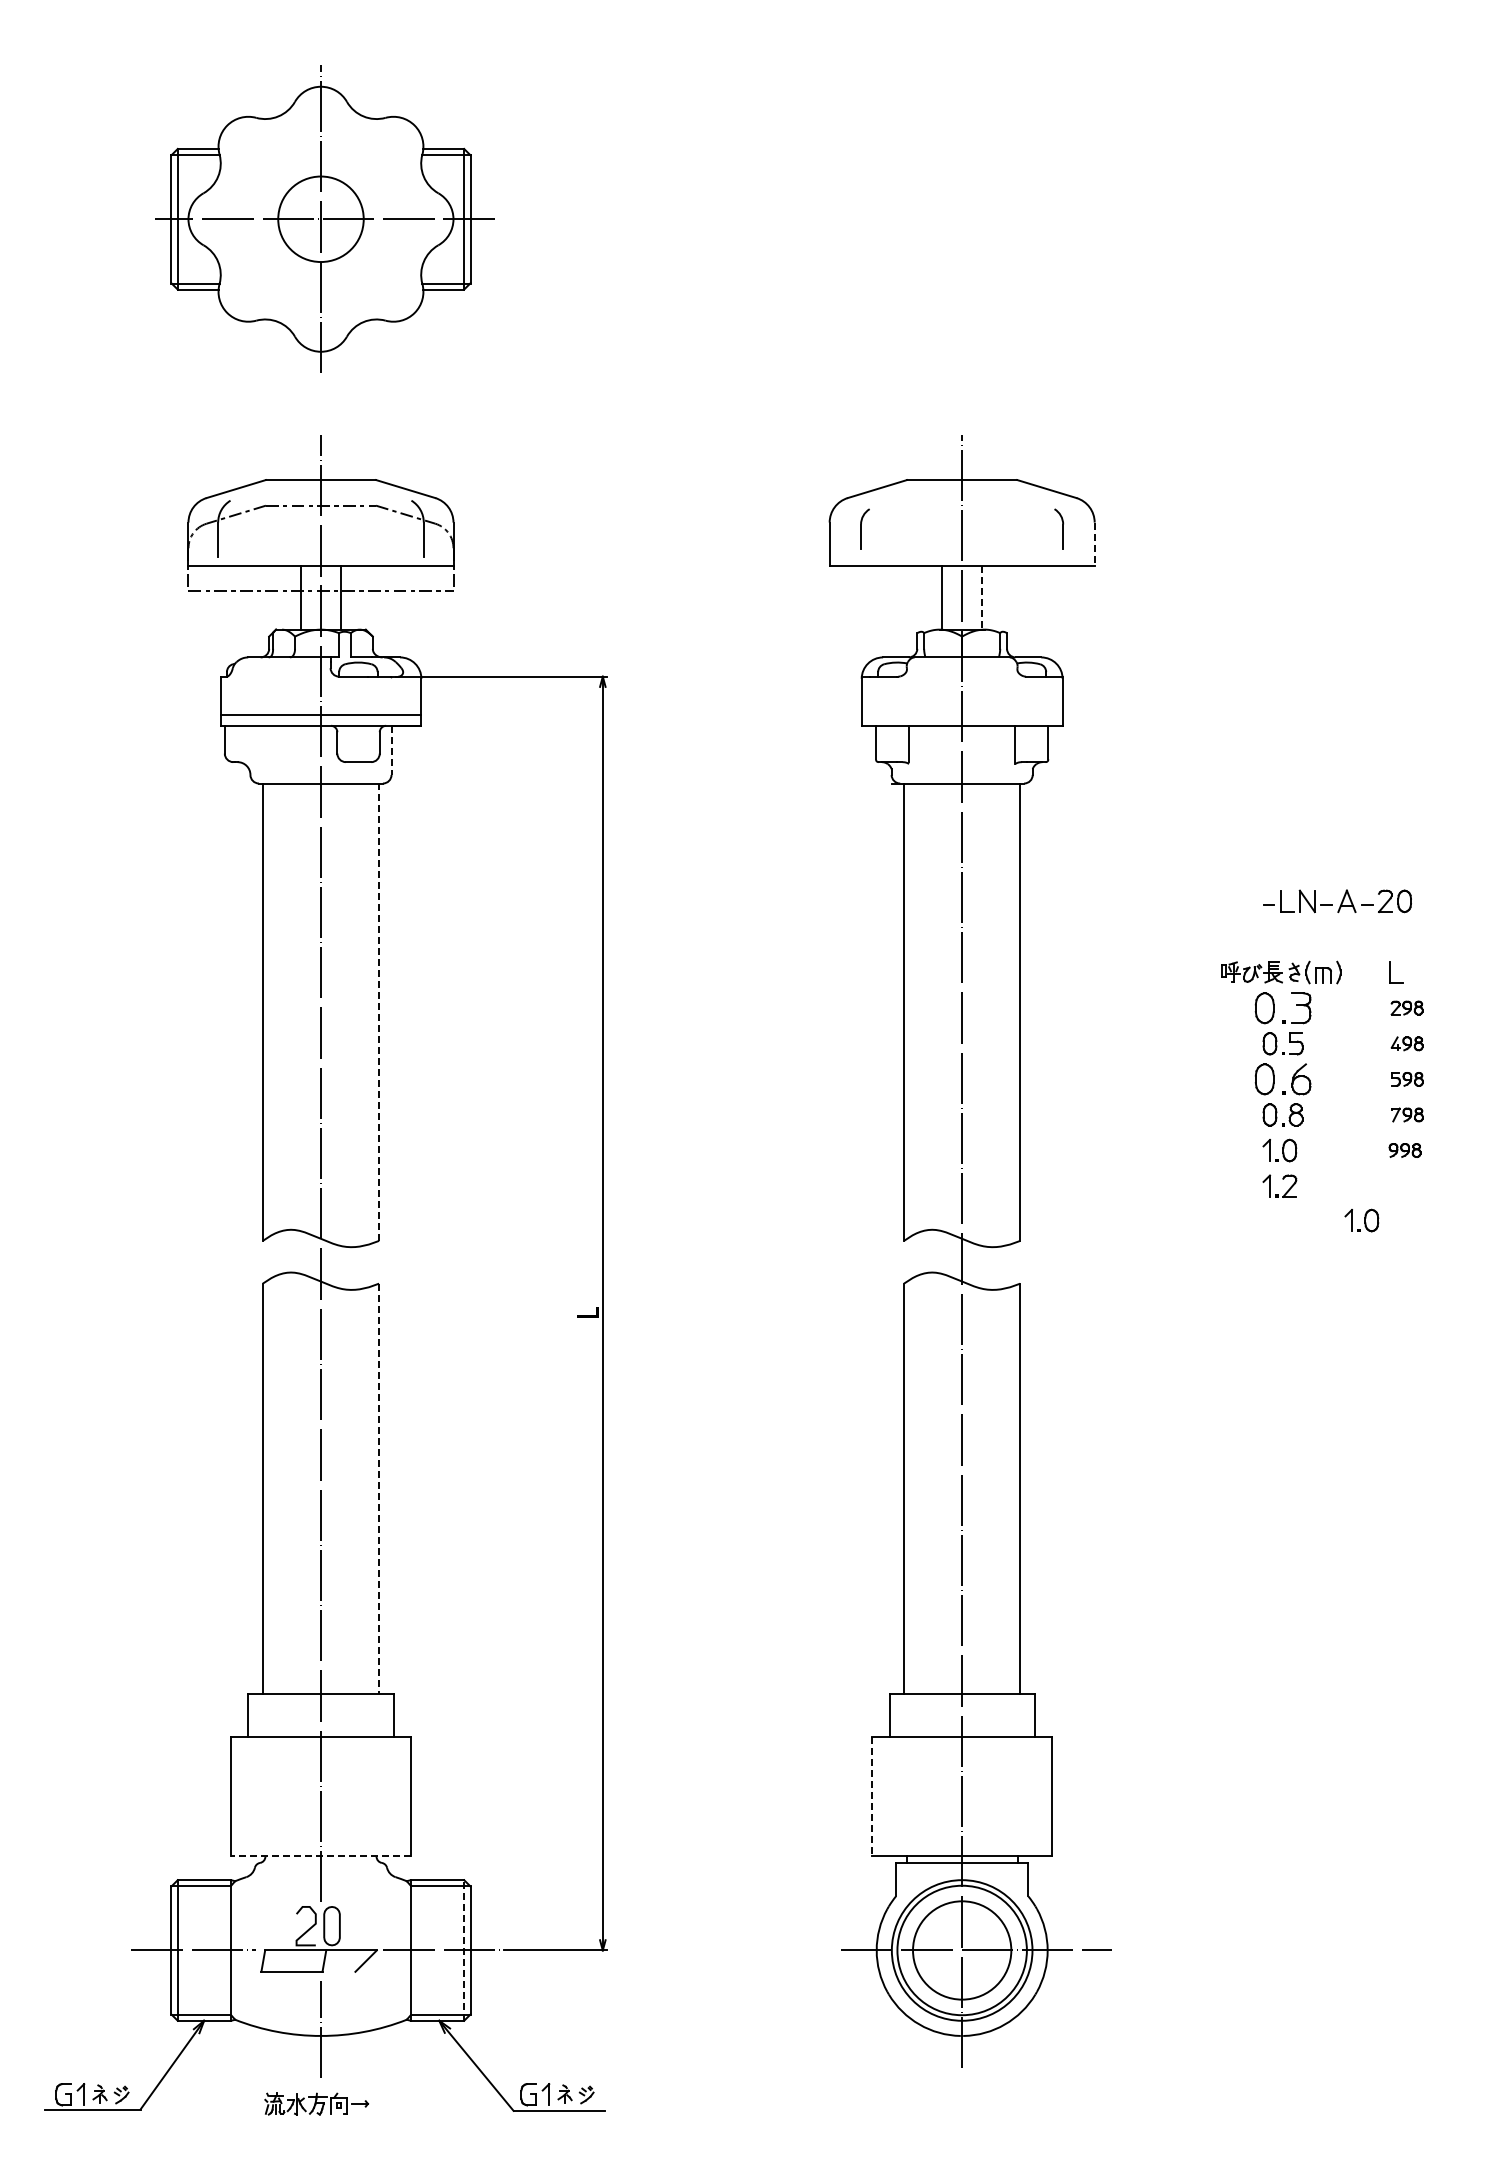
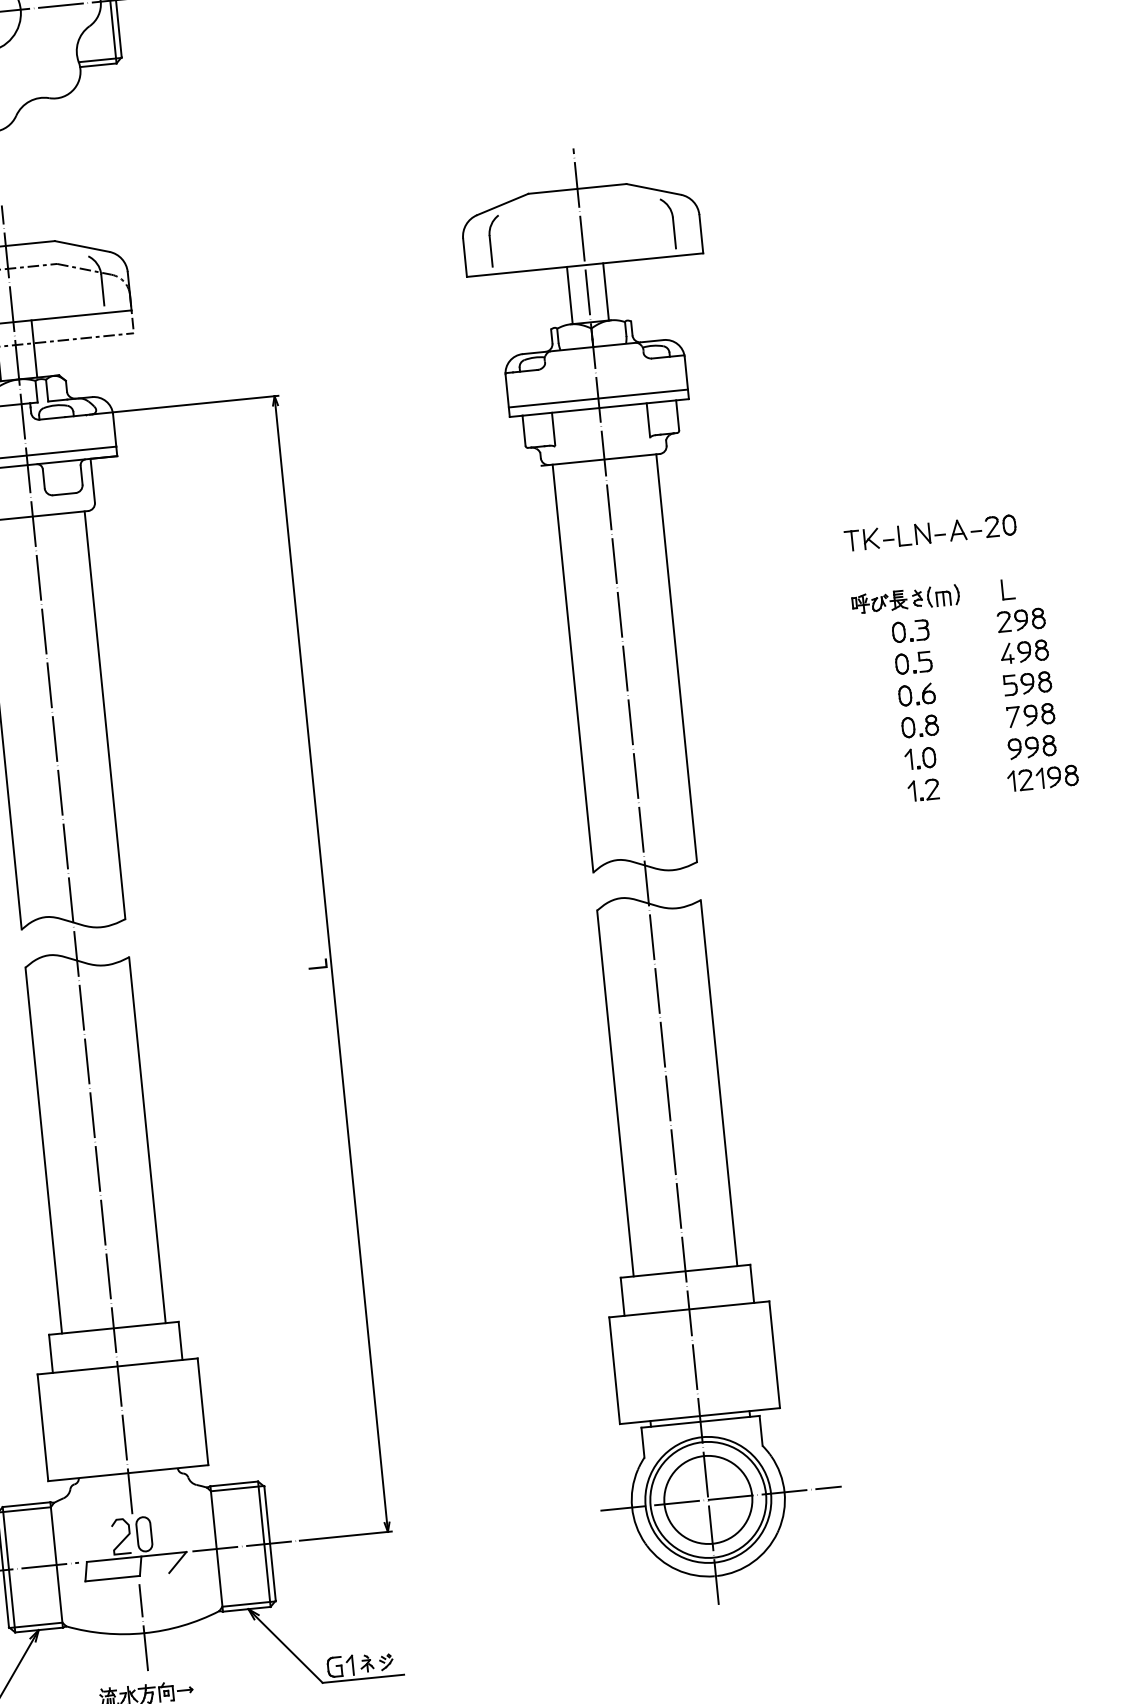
part: (864, 528) -> (494, 240), size x1.43
part: (1058, 528) -> (667, 223), size x1.43
line: (1094, 544) -> (701, 234), dashed -> solid
line: (982, 598) -> (606, 292), dashed -> solid
line: (961, 715) -> (597, 398), added
line: (391, 750) -> (92, 480), dashed -> solid
part: (1239, 901) -> (862, 540), added
part: (1282, 1007) -> (910, 630), size x0.71
part: (1406, 1007) -> (1020, 619), size x1.67
line: (379, 1012) -> (105, 715), dashed -> solid
part: (1406, 1043) -> (1023, 651), size x1.67
part: (1282, 1079) -> (916, 694), size x0.71
part: (1407, 1079) -> (1027, 683), size x1.67
part: (1407, 1114) -> (1030, 714), size x1.67
part: (1404, 1150) -> (1031, 747), size x1.67
part: (1413, 1185) -> (1042, 777), added
part: (1361, 1220) -> (999, 813), removed
line: (379, 1489) -> (147, 1140), dashed -> solid
line: (872, 1796) -> (614, 1370), dashed -> solid
line: (320, 1856) -> (127, 1473), dashed -> solid
line: (464, 1949) -> (264, 1543), dashed -> solid

